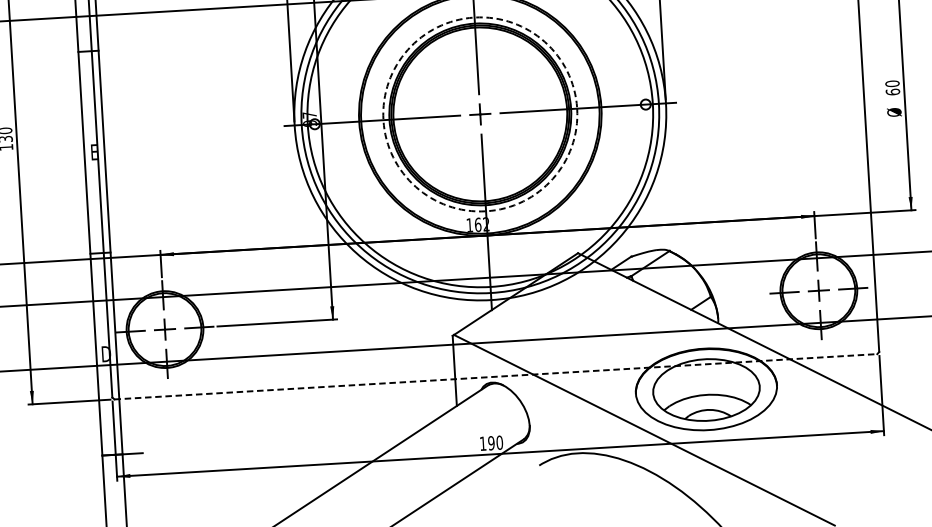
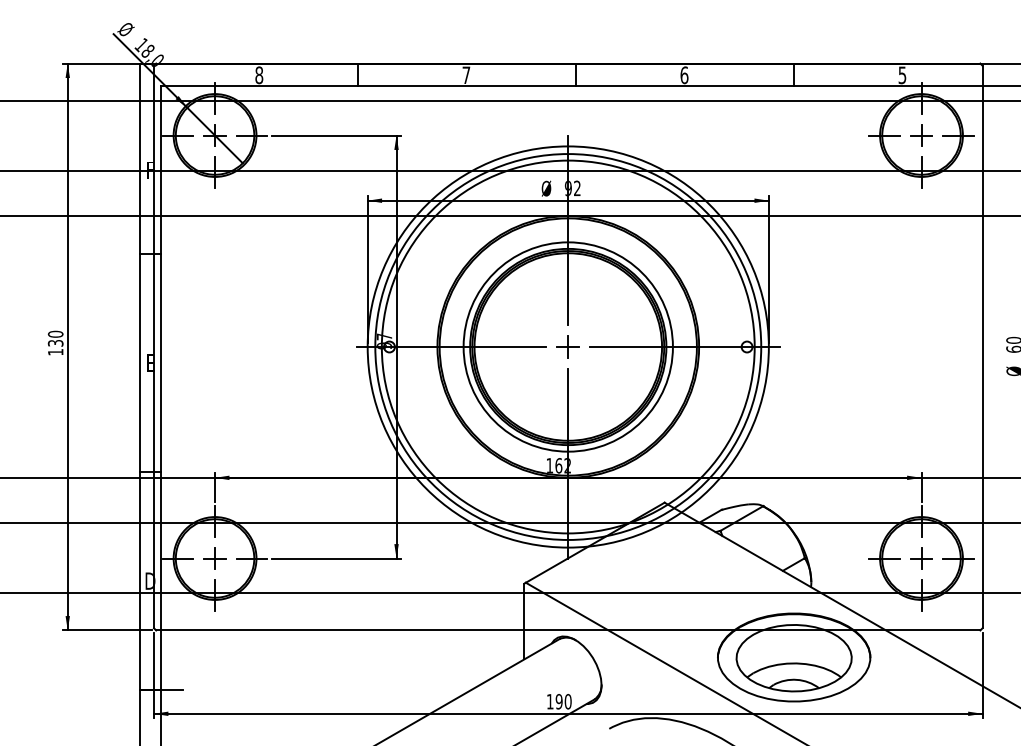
circle: (479, 113) -> (567, 346), dashed -> solid
line: (496, 376) -> (568, 630), dashed -> solid

